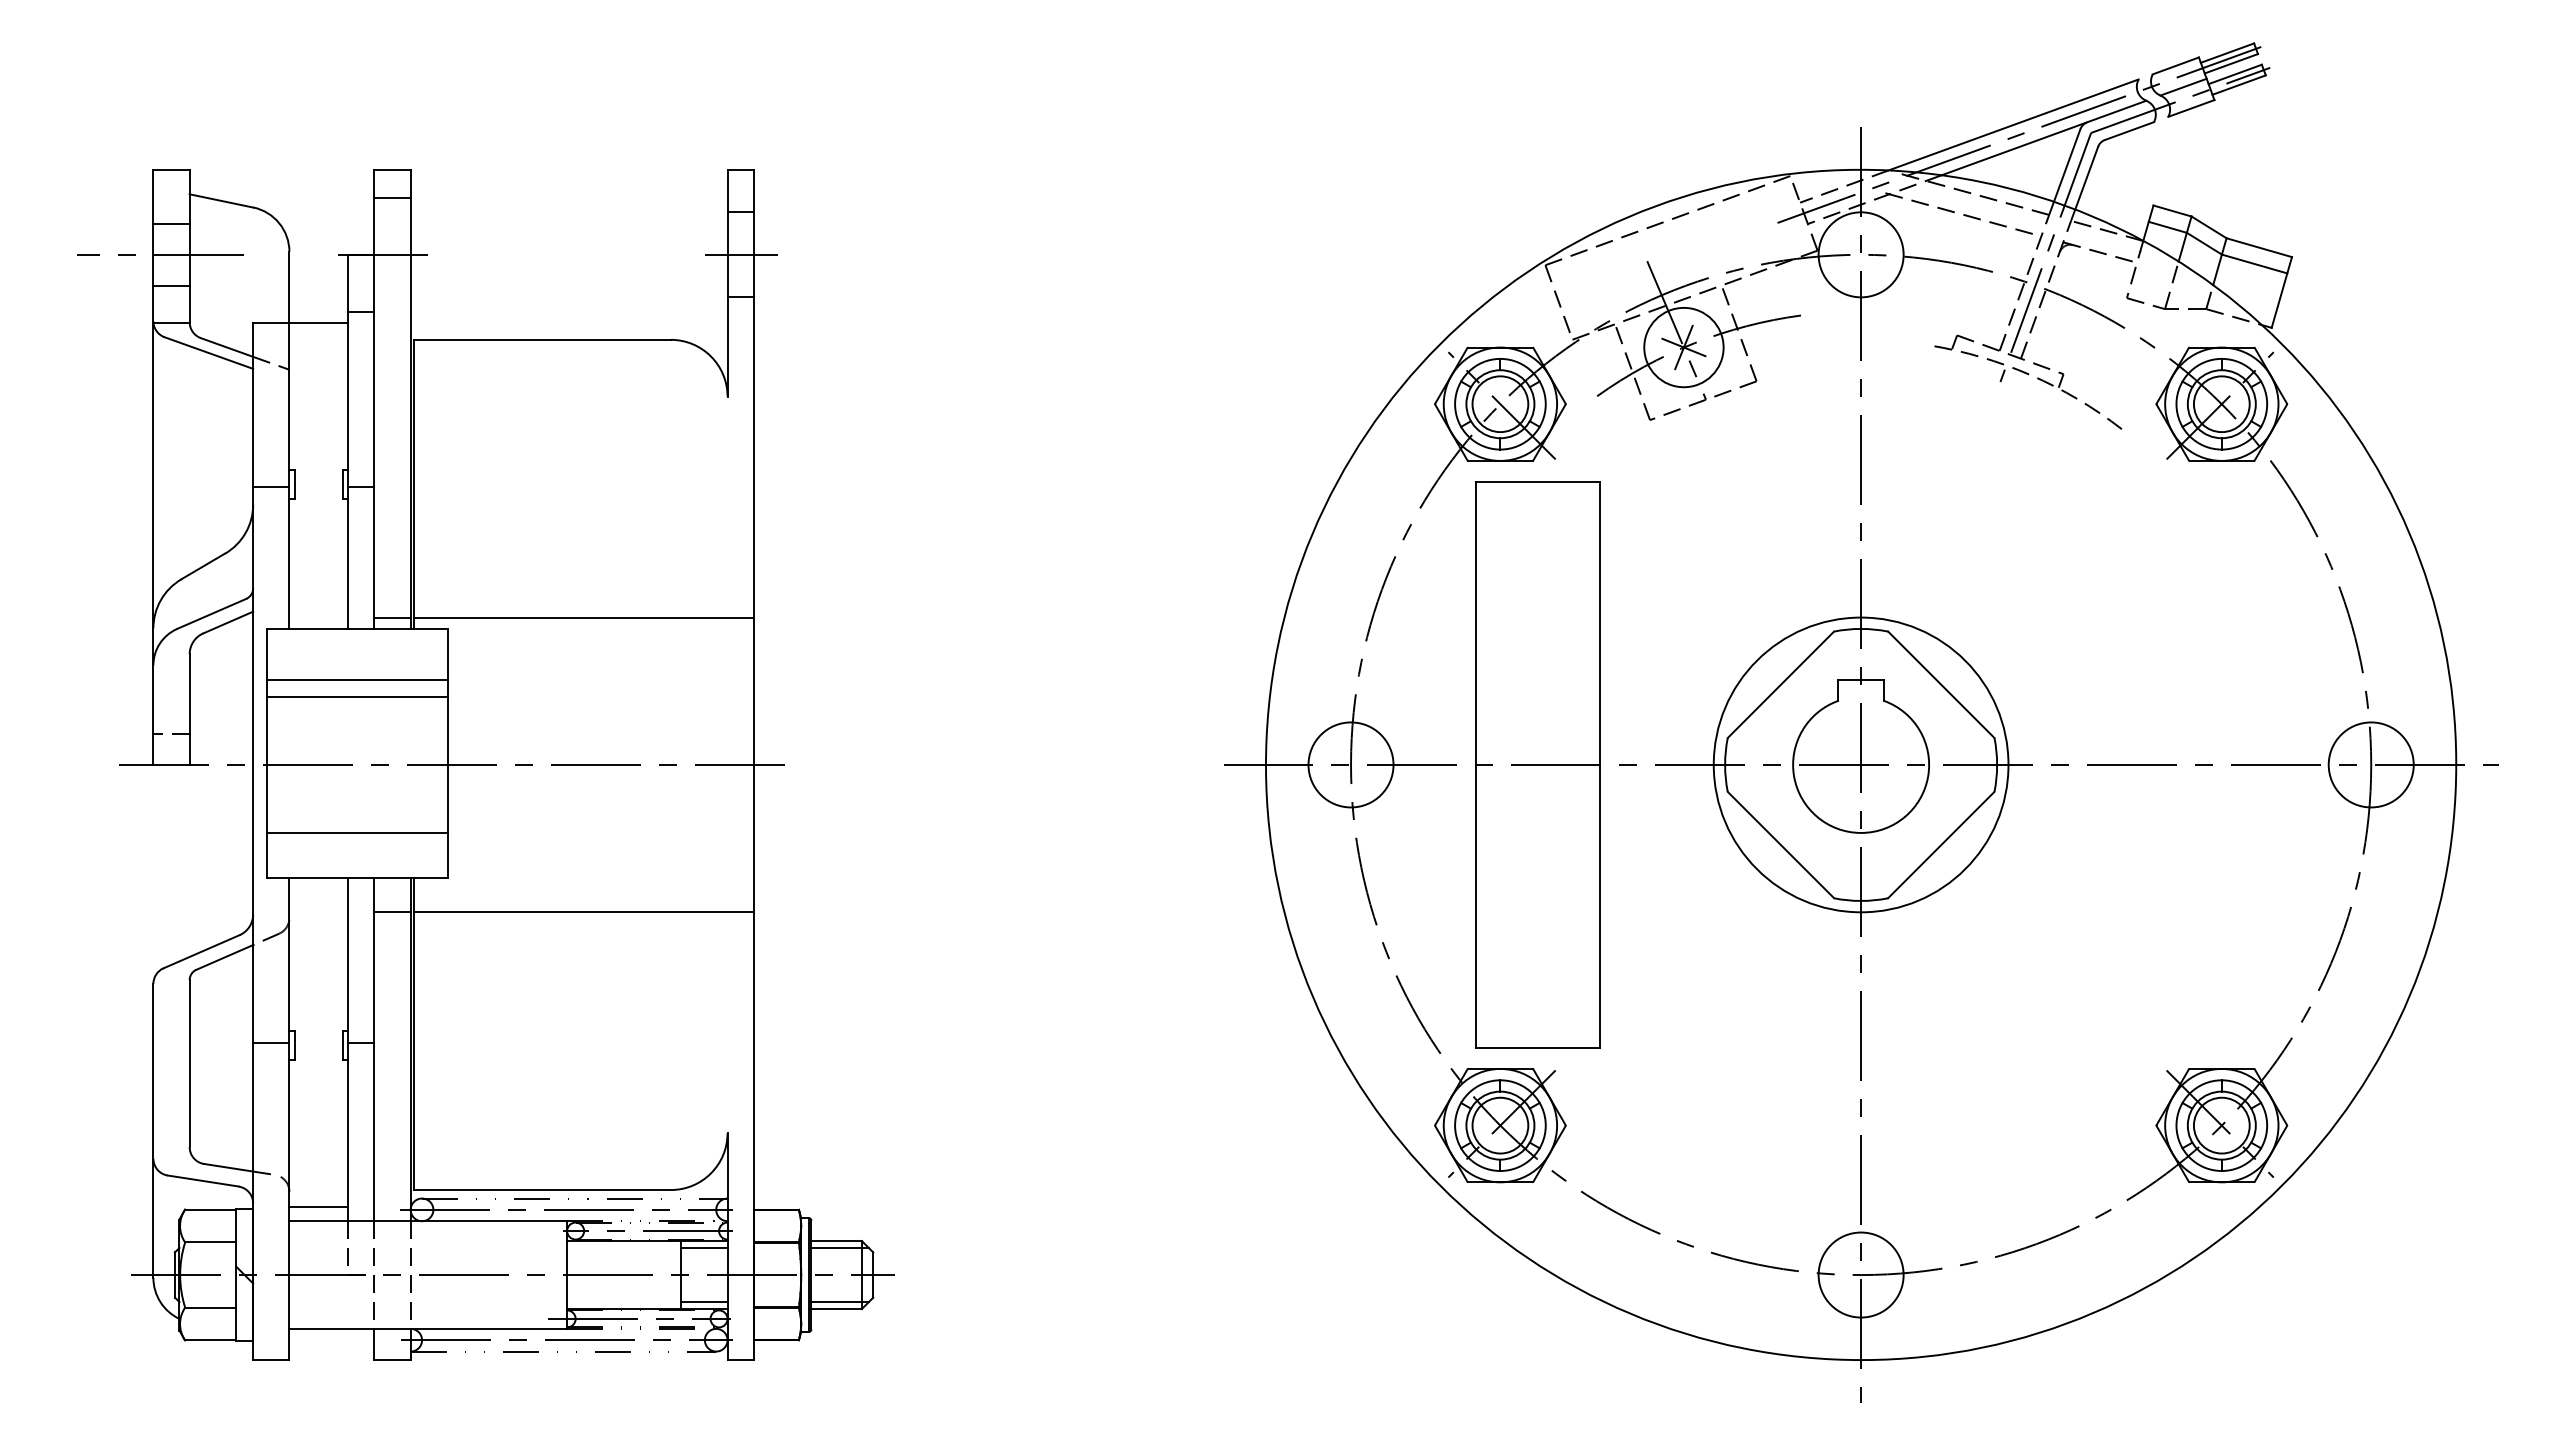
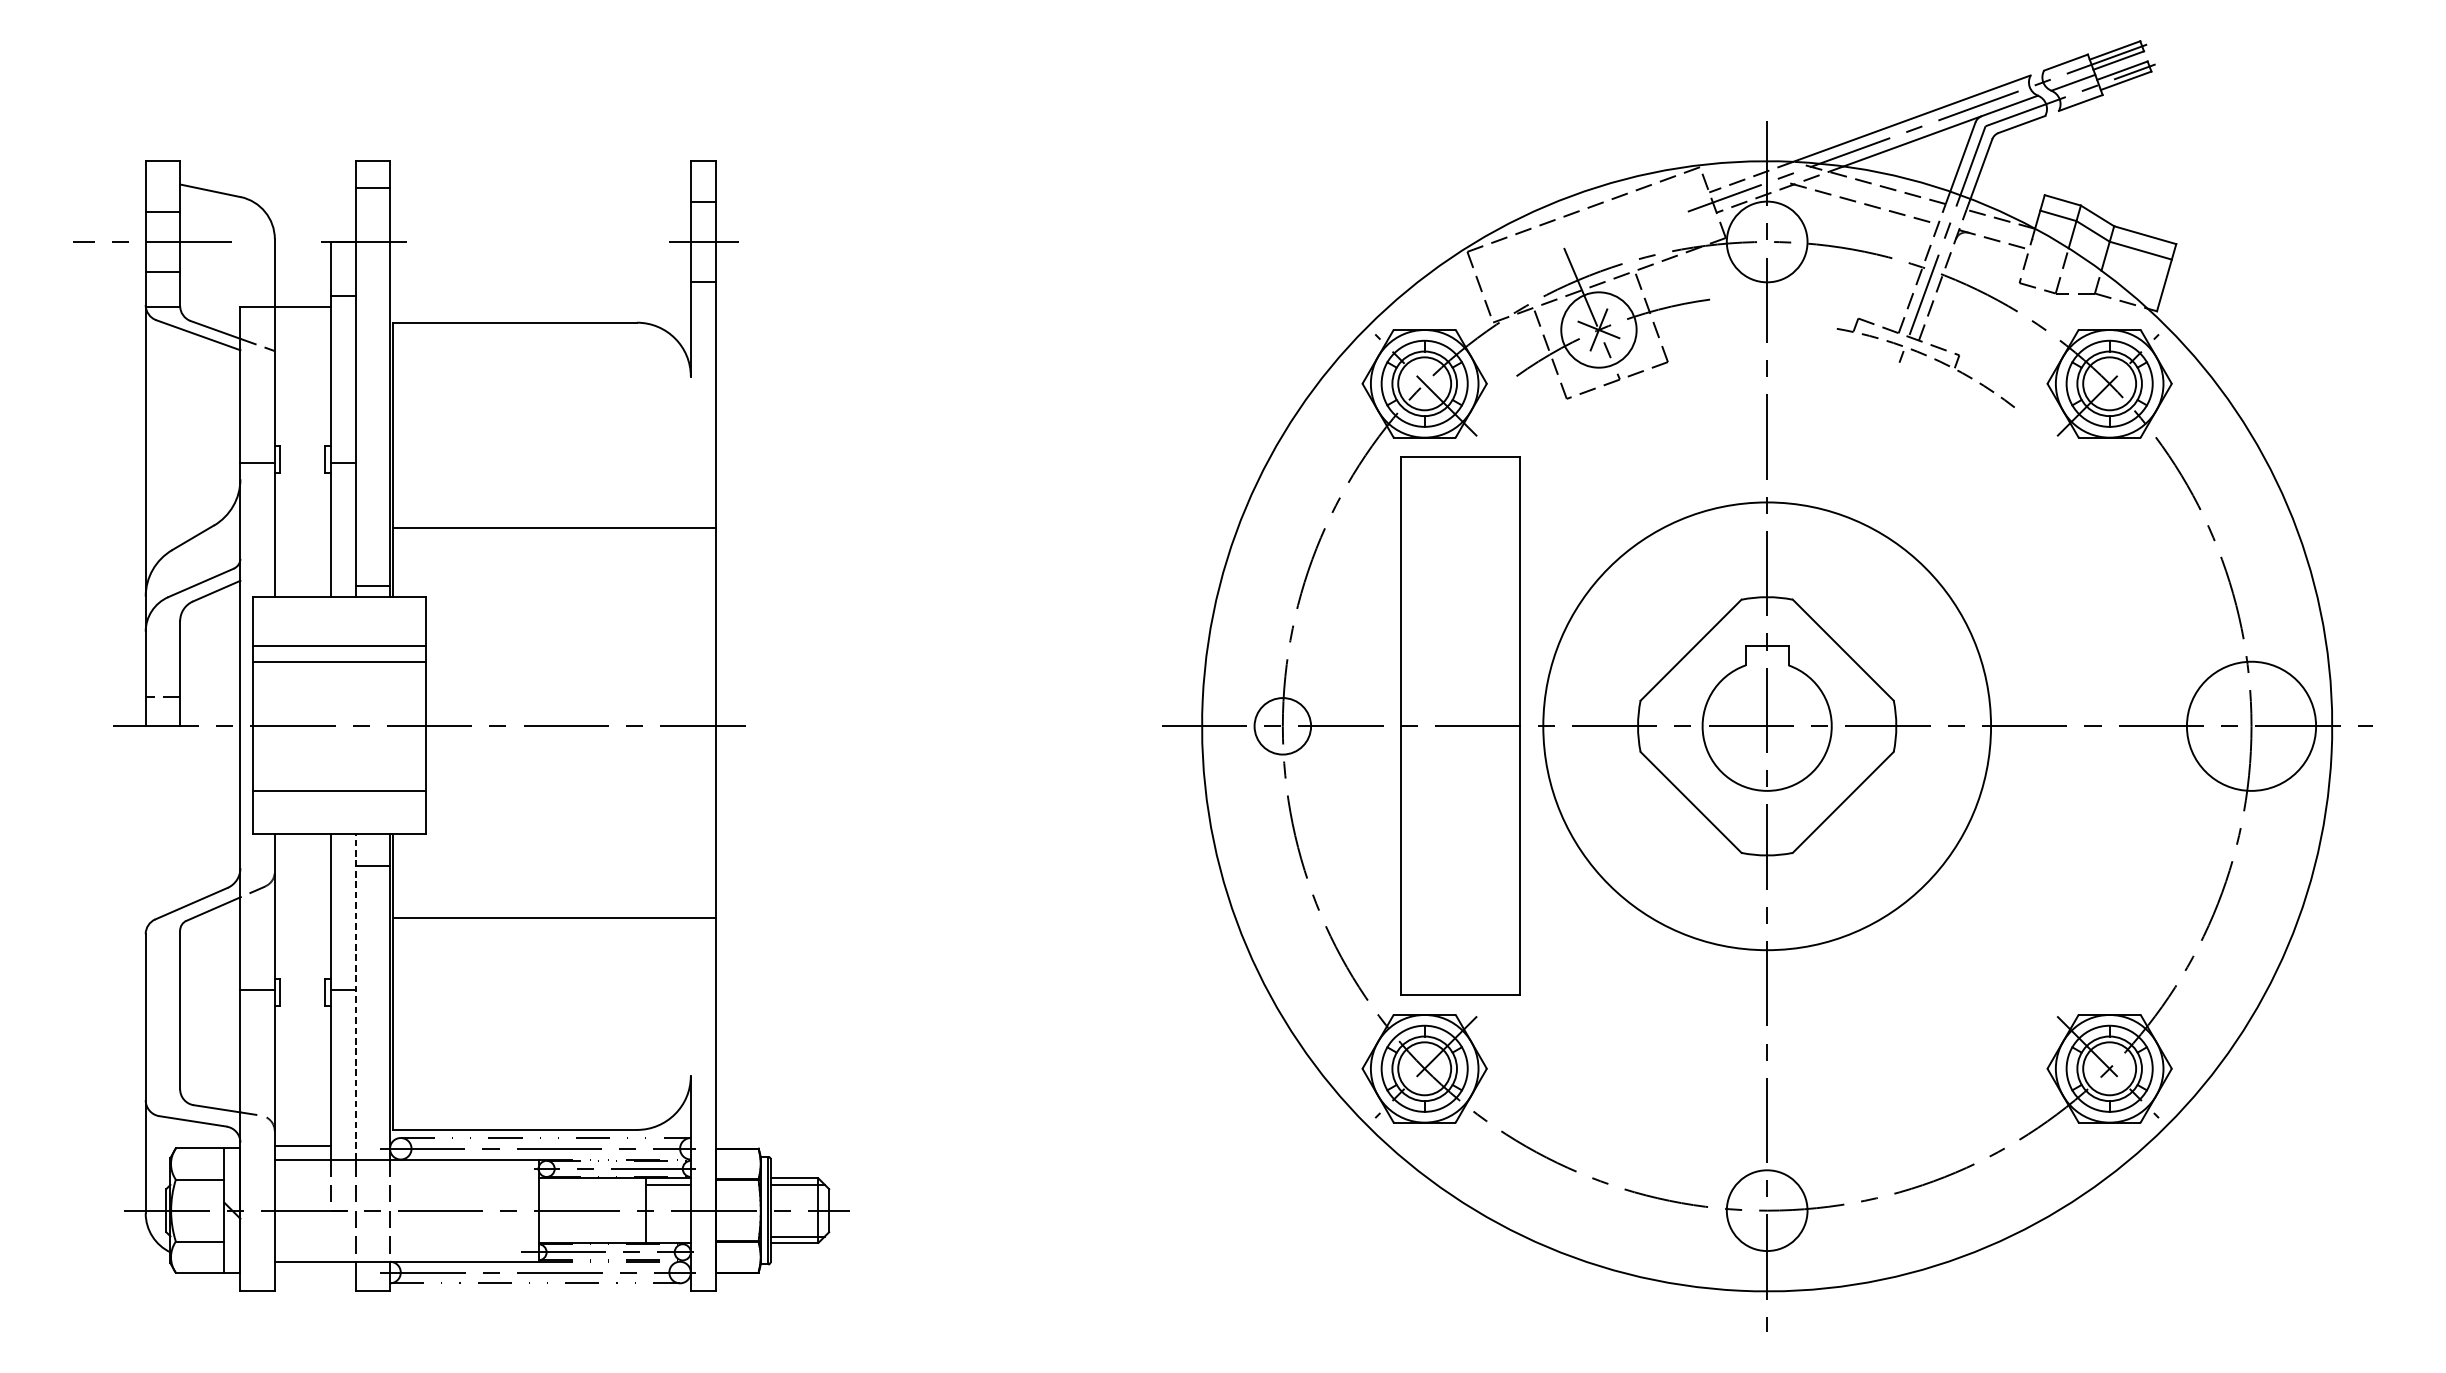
line: (583, 617) -> (554, 527), moved
circle: (1350, 764) -> (1282, 725), size x0.7
circle: (1860, 764) -> (1766, 725), size x1.6
circle: (2370, 764) -> (2250, 725), size x1.6
line: (583, 912) -> (554, 918), moved
line: (374, 1049) -> (355, 996), solid -> dashed
line: (703, 1302) -> (668, 1236), removed

